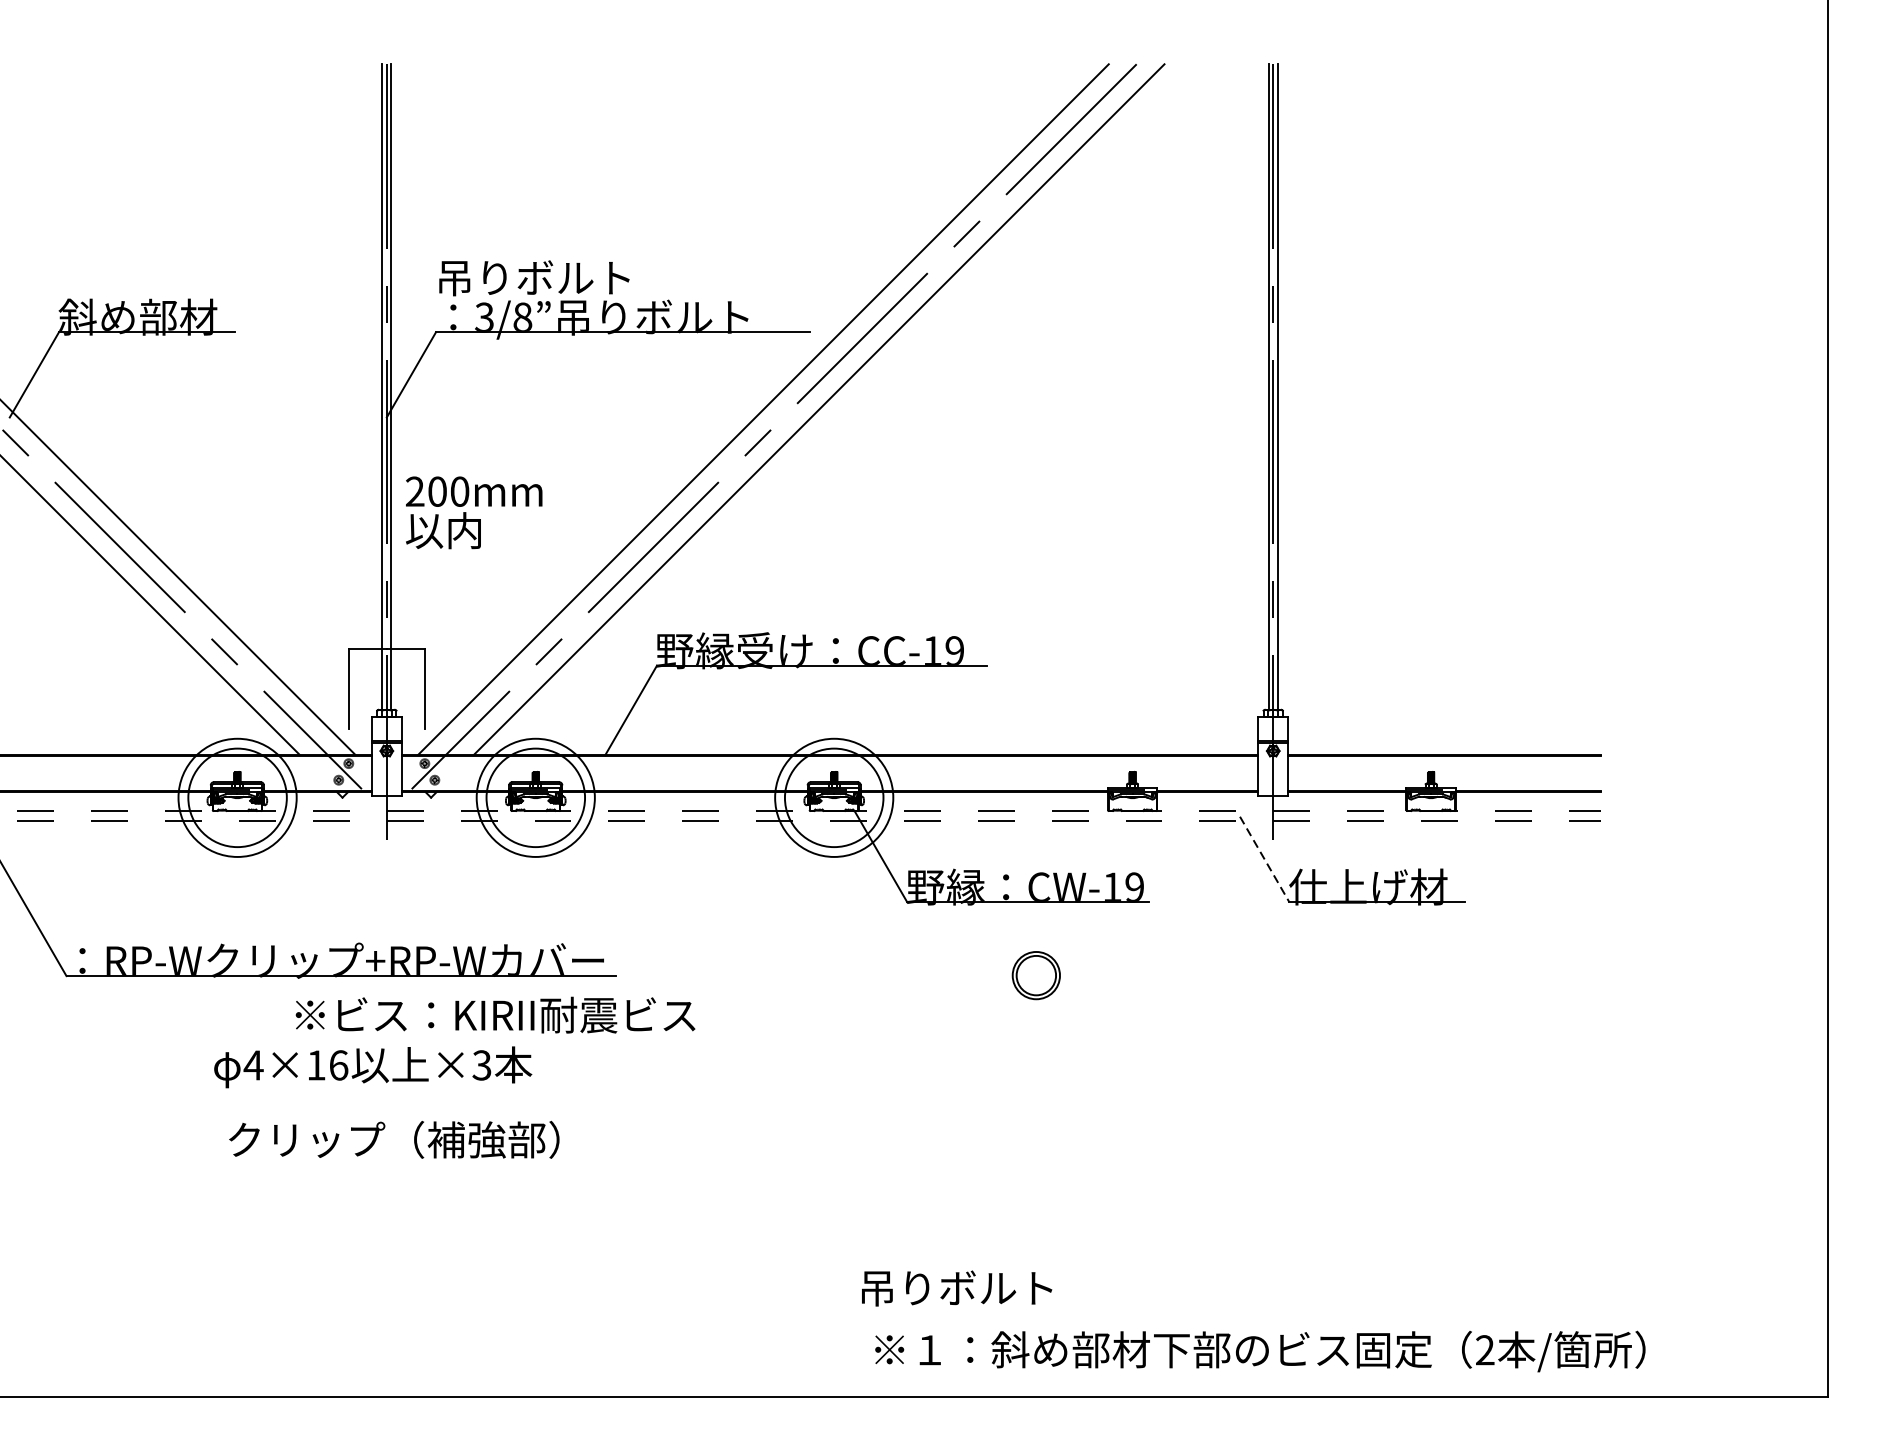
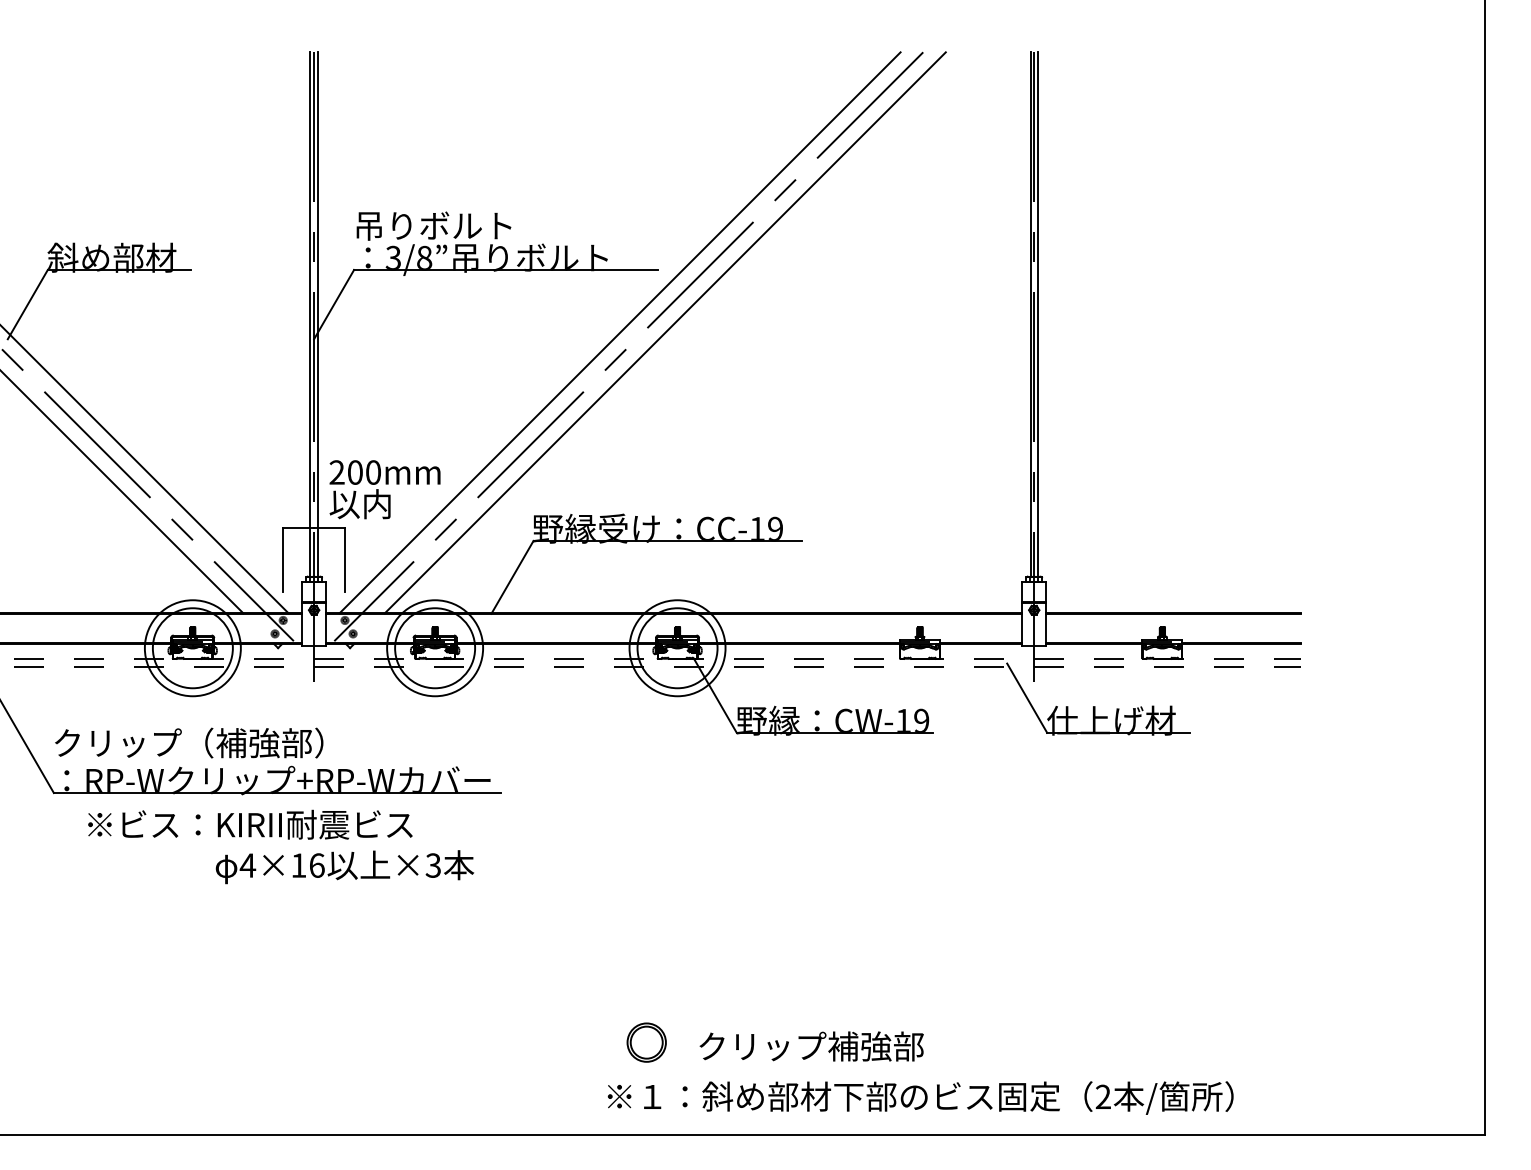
text: (473, 512) -> (384, 489), moved
line: (1265, 859) -> (1027, 698), dashed -> solid
part: (1036, 975) -> (646, 1042), moved
text: (495, 1014) -> (250, 824), moved
text: (372, 1067) -> (344, 867), moved
text: (394, 1139) -> (189, 742), moved
text: (999, 1288) -> (811, 1046), 吊りボルト -> クリップ補強部
text: (1260, 1350) -> (920, 1097), moved

